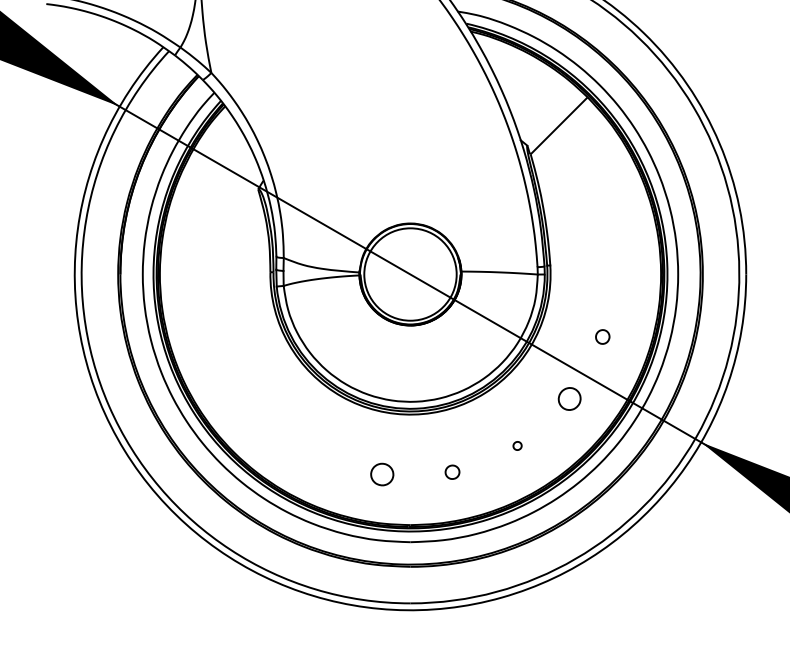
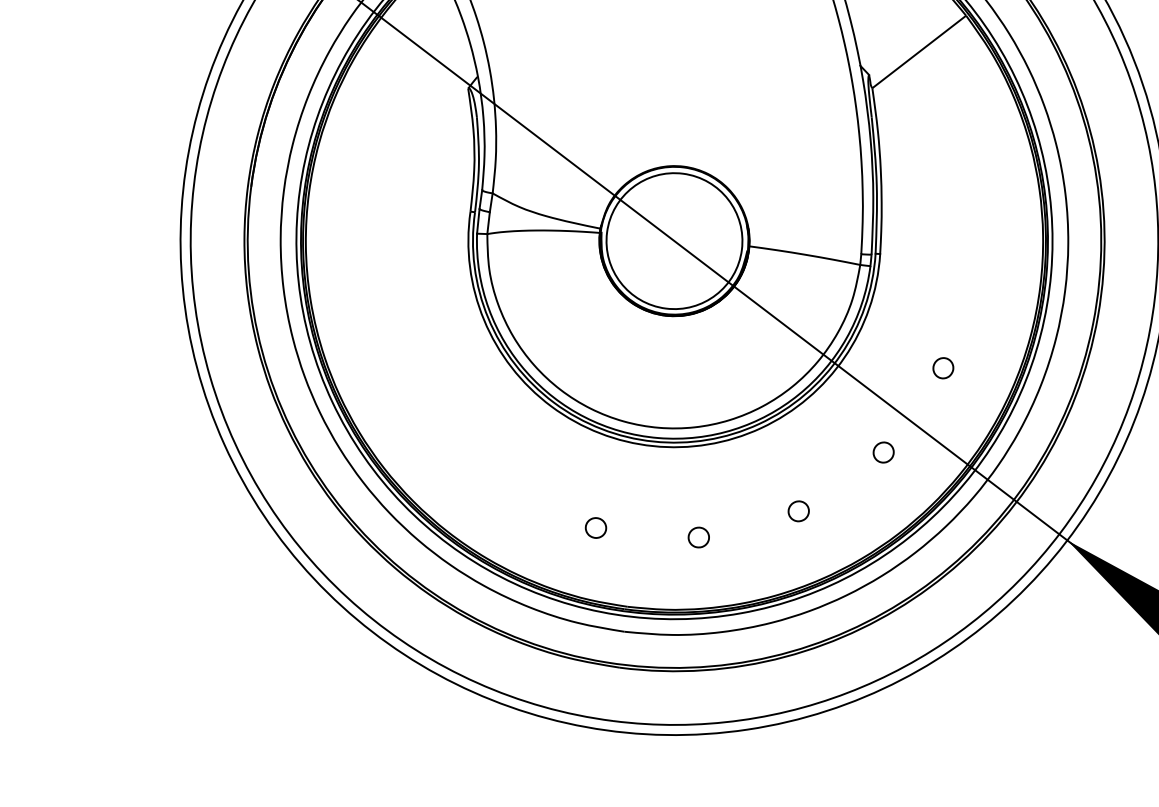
part: (569, 398) -> (883, 451), size x0.62
part: (517, 445) -> (798, 510), size x1.67
part: (382, 474) -> (596, 527), size x0.62

